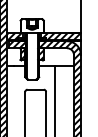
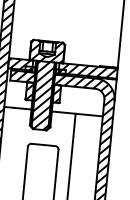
hatch: (31, 49) -> (43, 85), added

